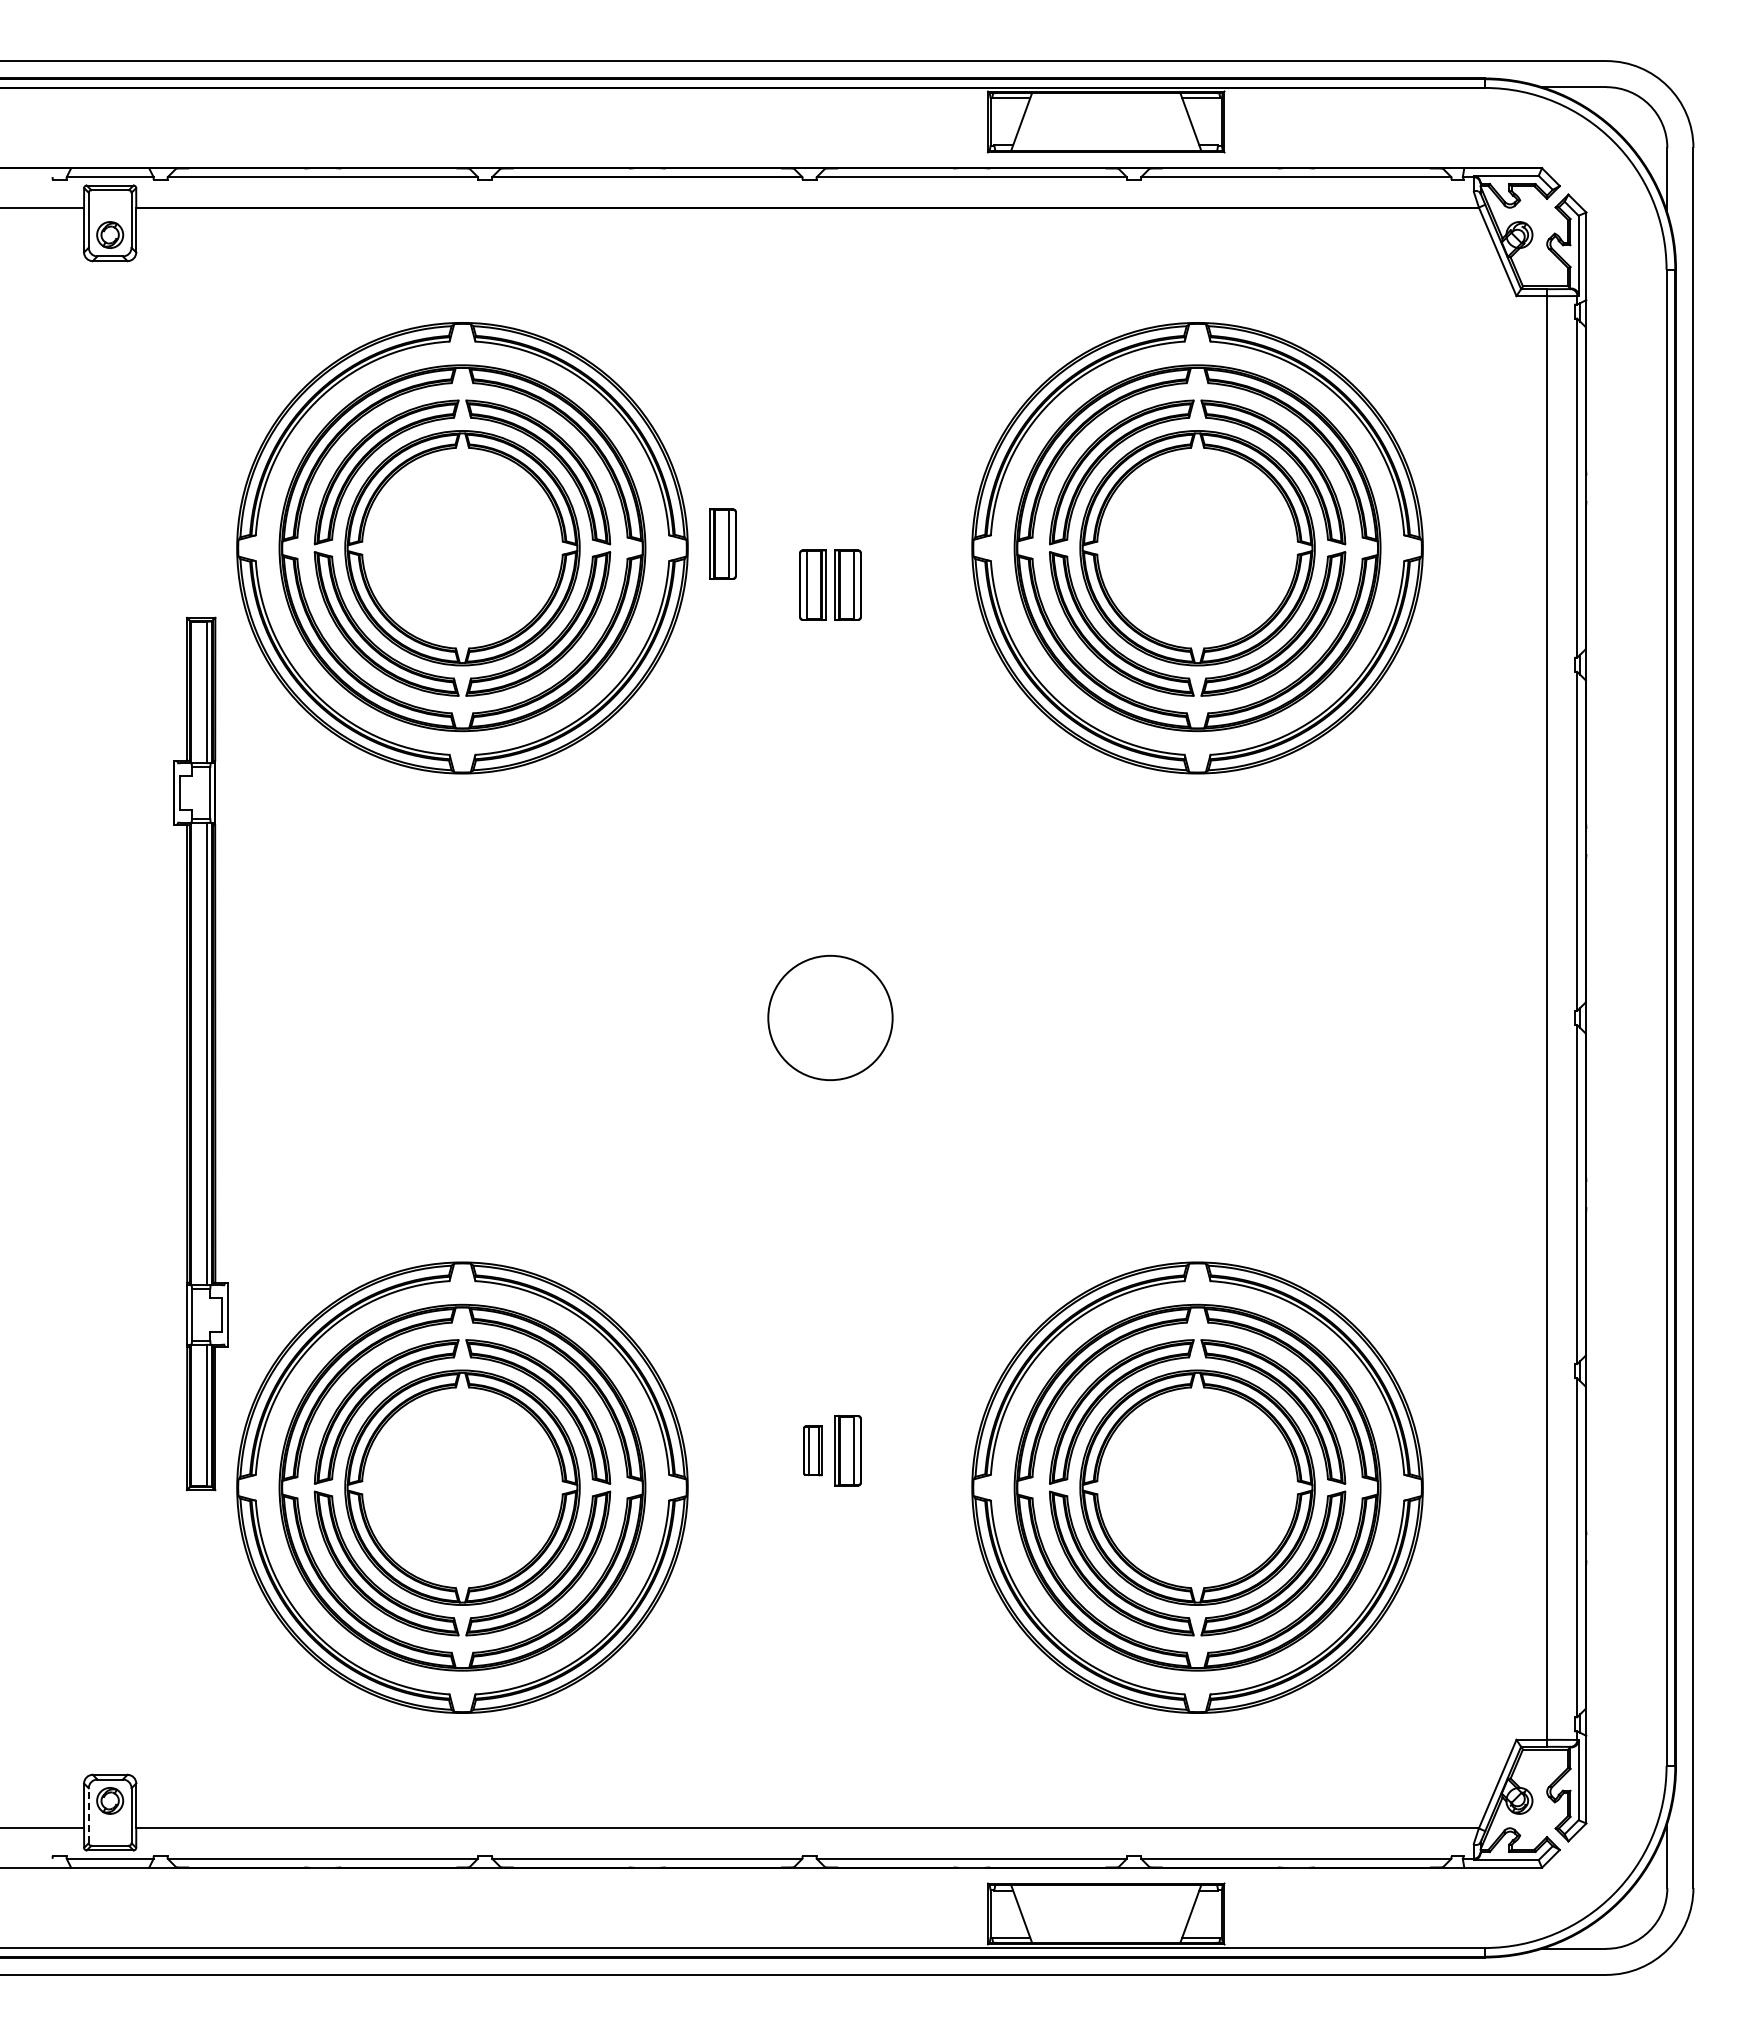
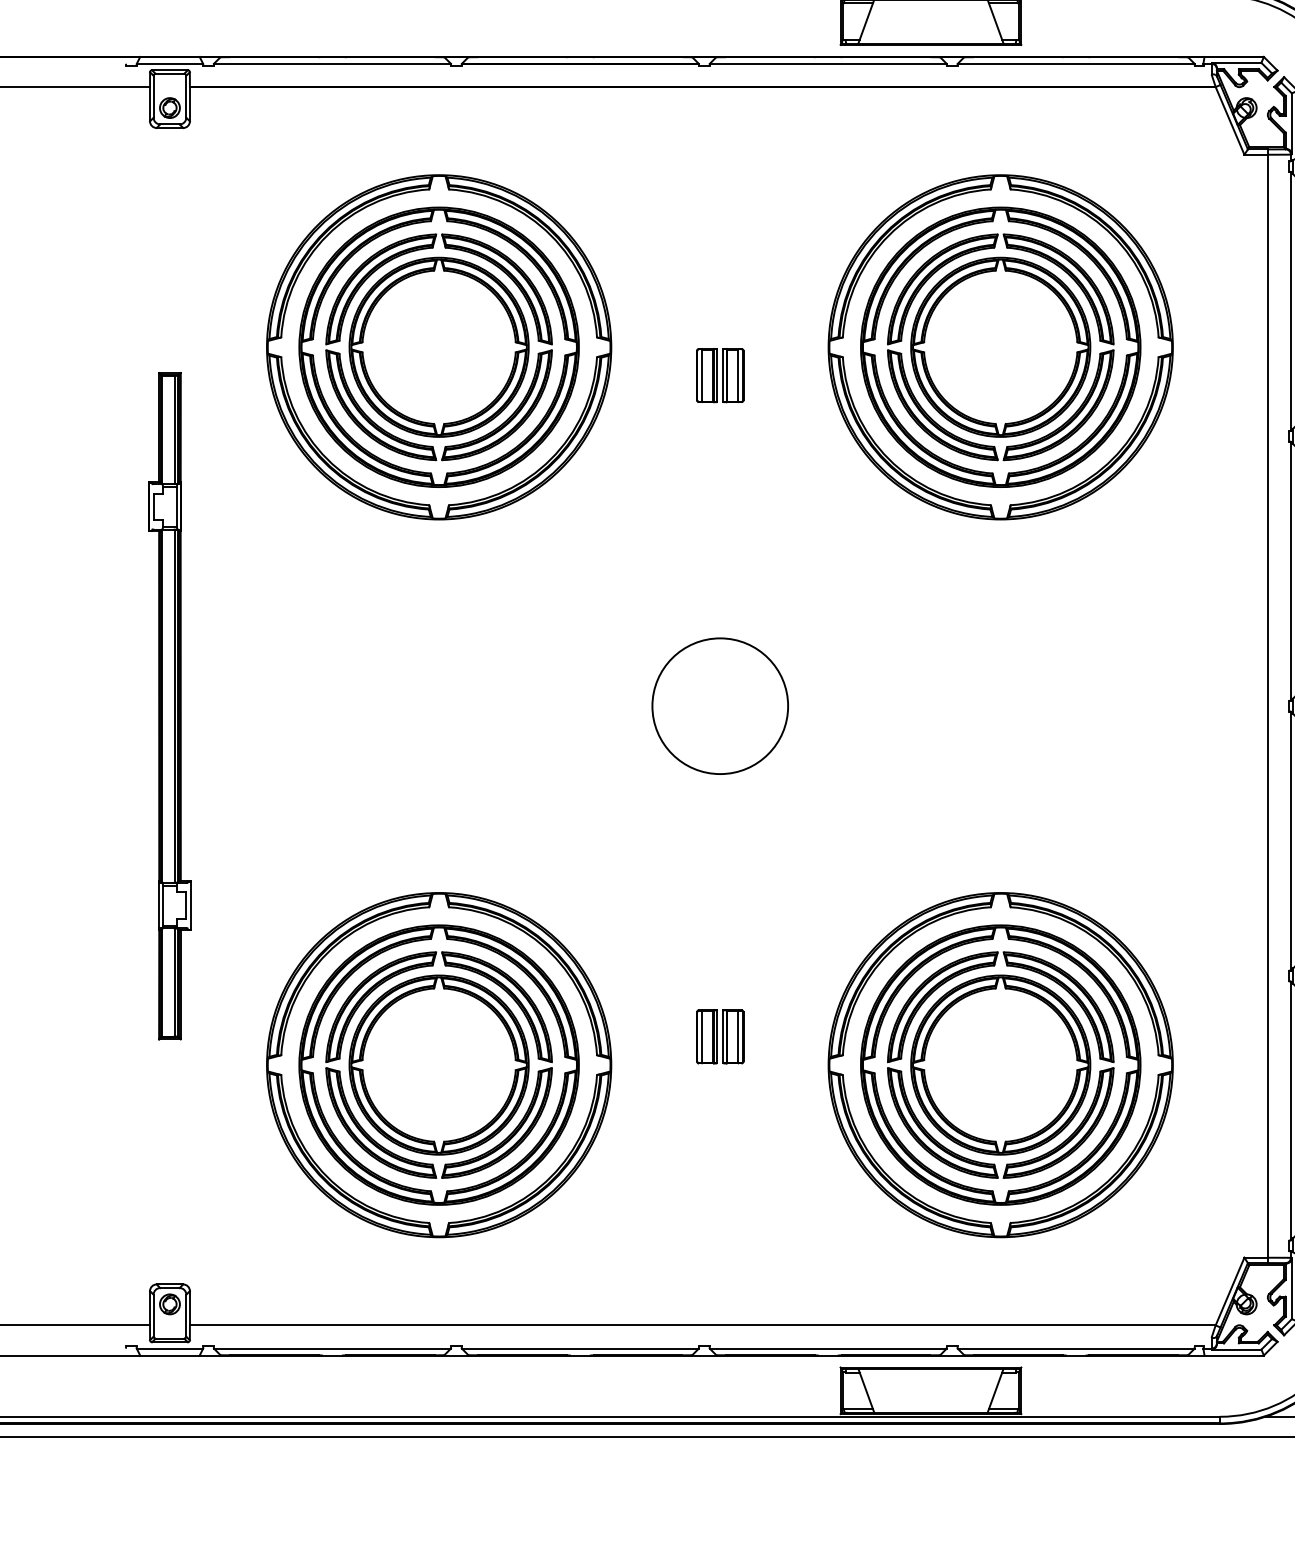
part: (722, 543) -> (637, 343), removed
circle: (830, 1017) -> (720, 705), size x1.43
part: (200, 1053) -> (169, 705), moved
part: (812, 1450) -> (706, 1036), size x1.43
line: (88, 1815) -> (153, 1315), dashed -> solid

